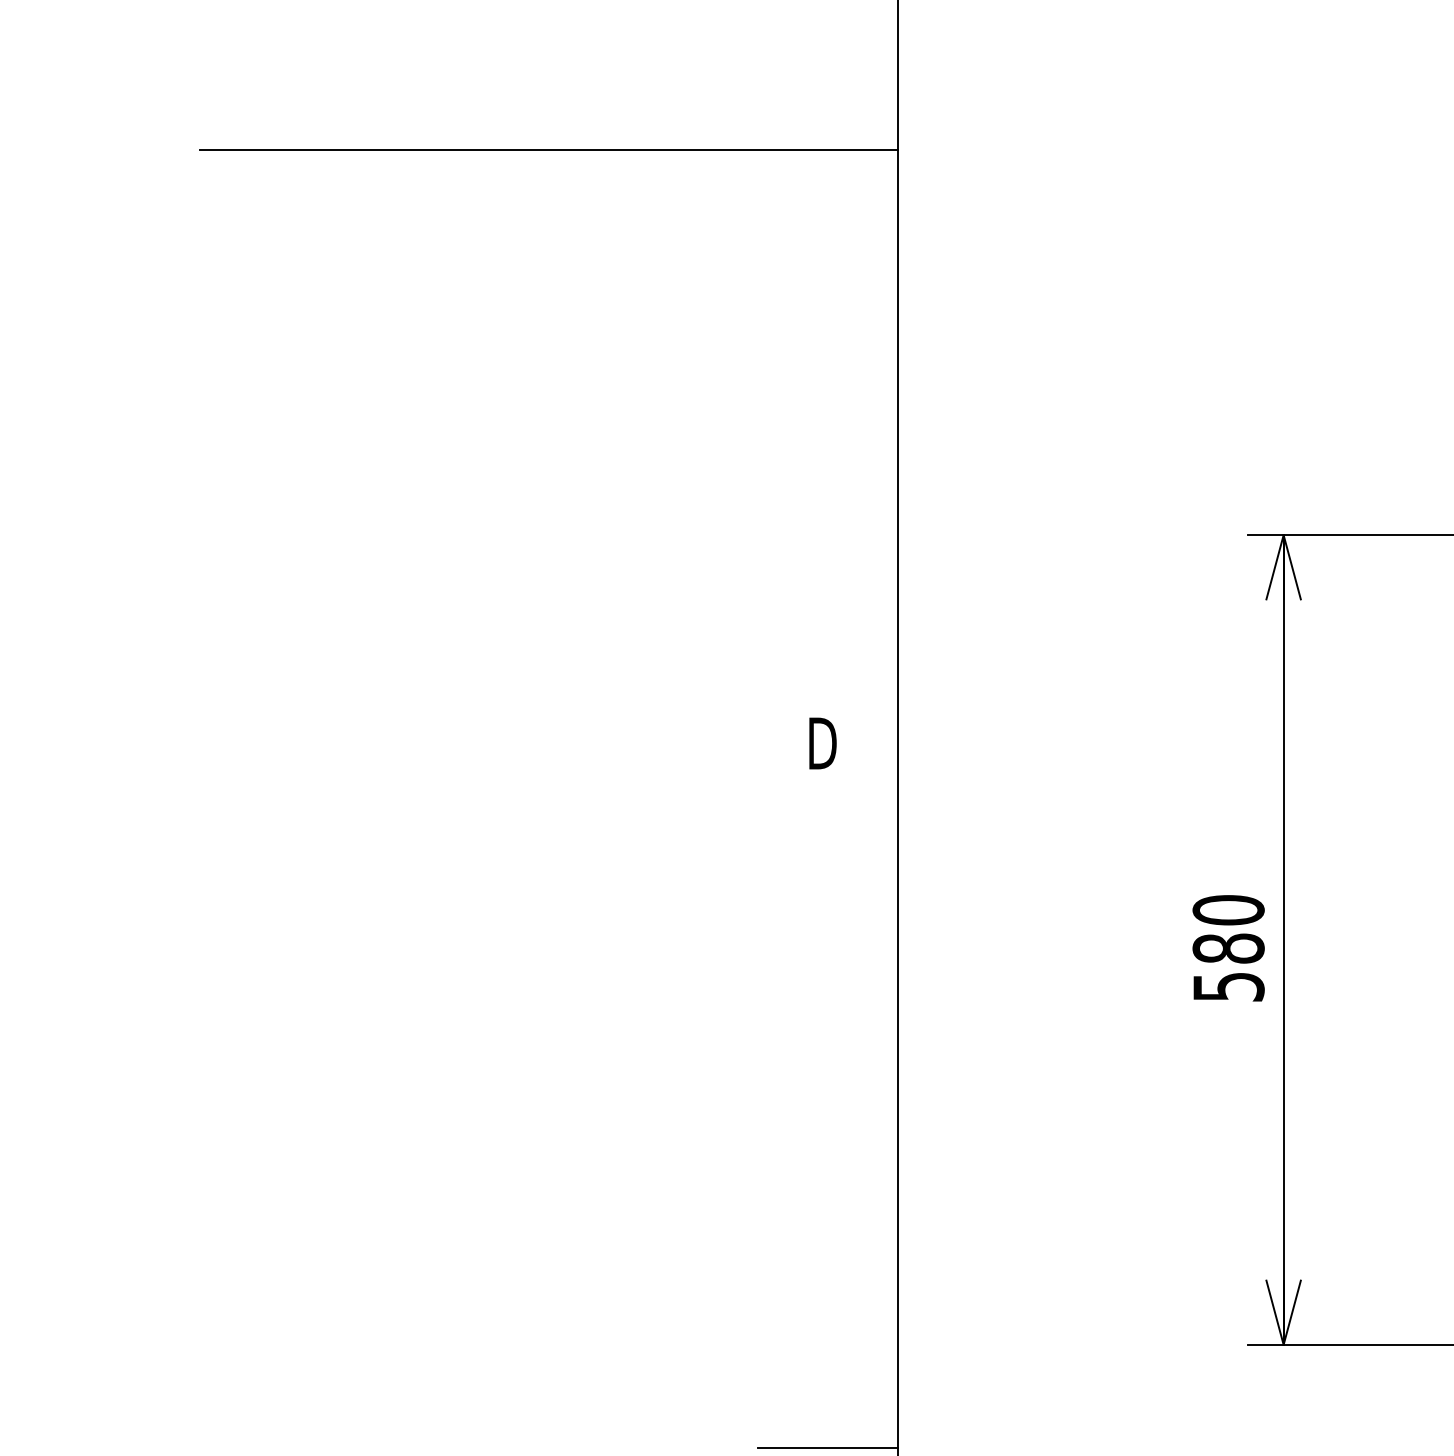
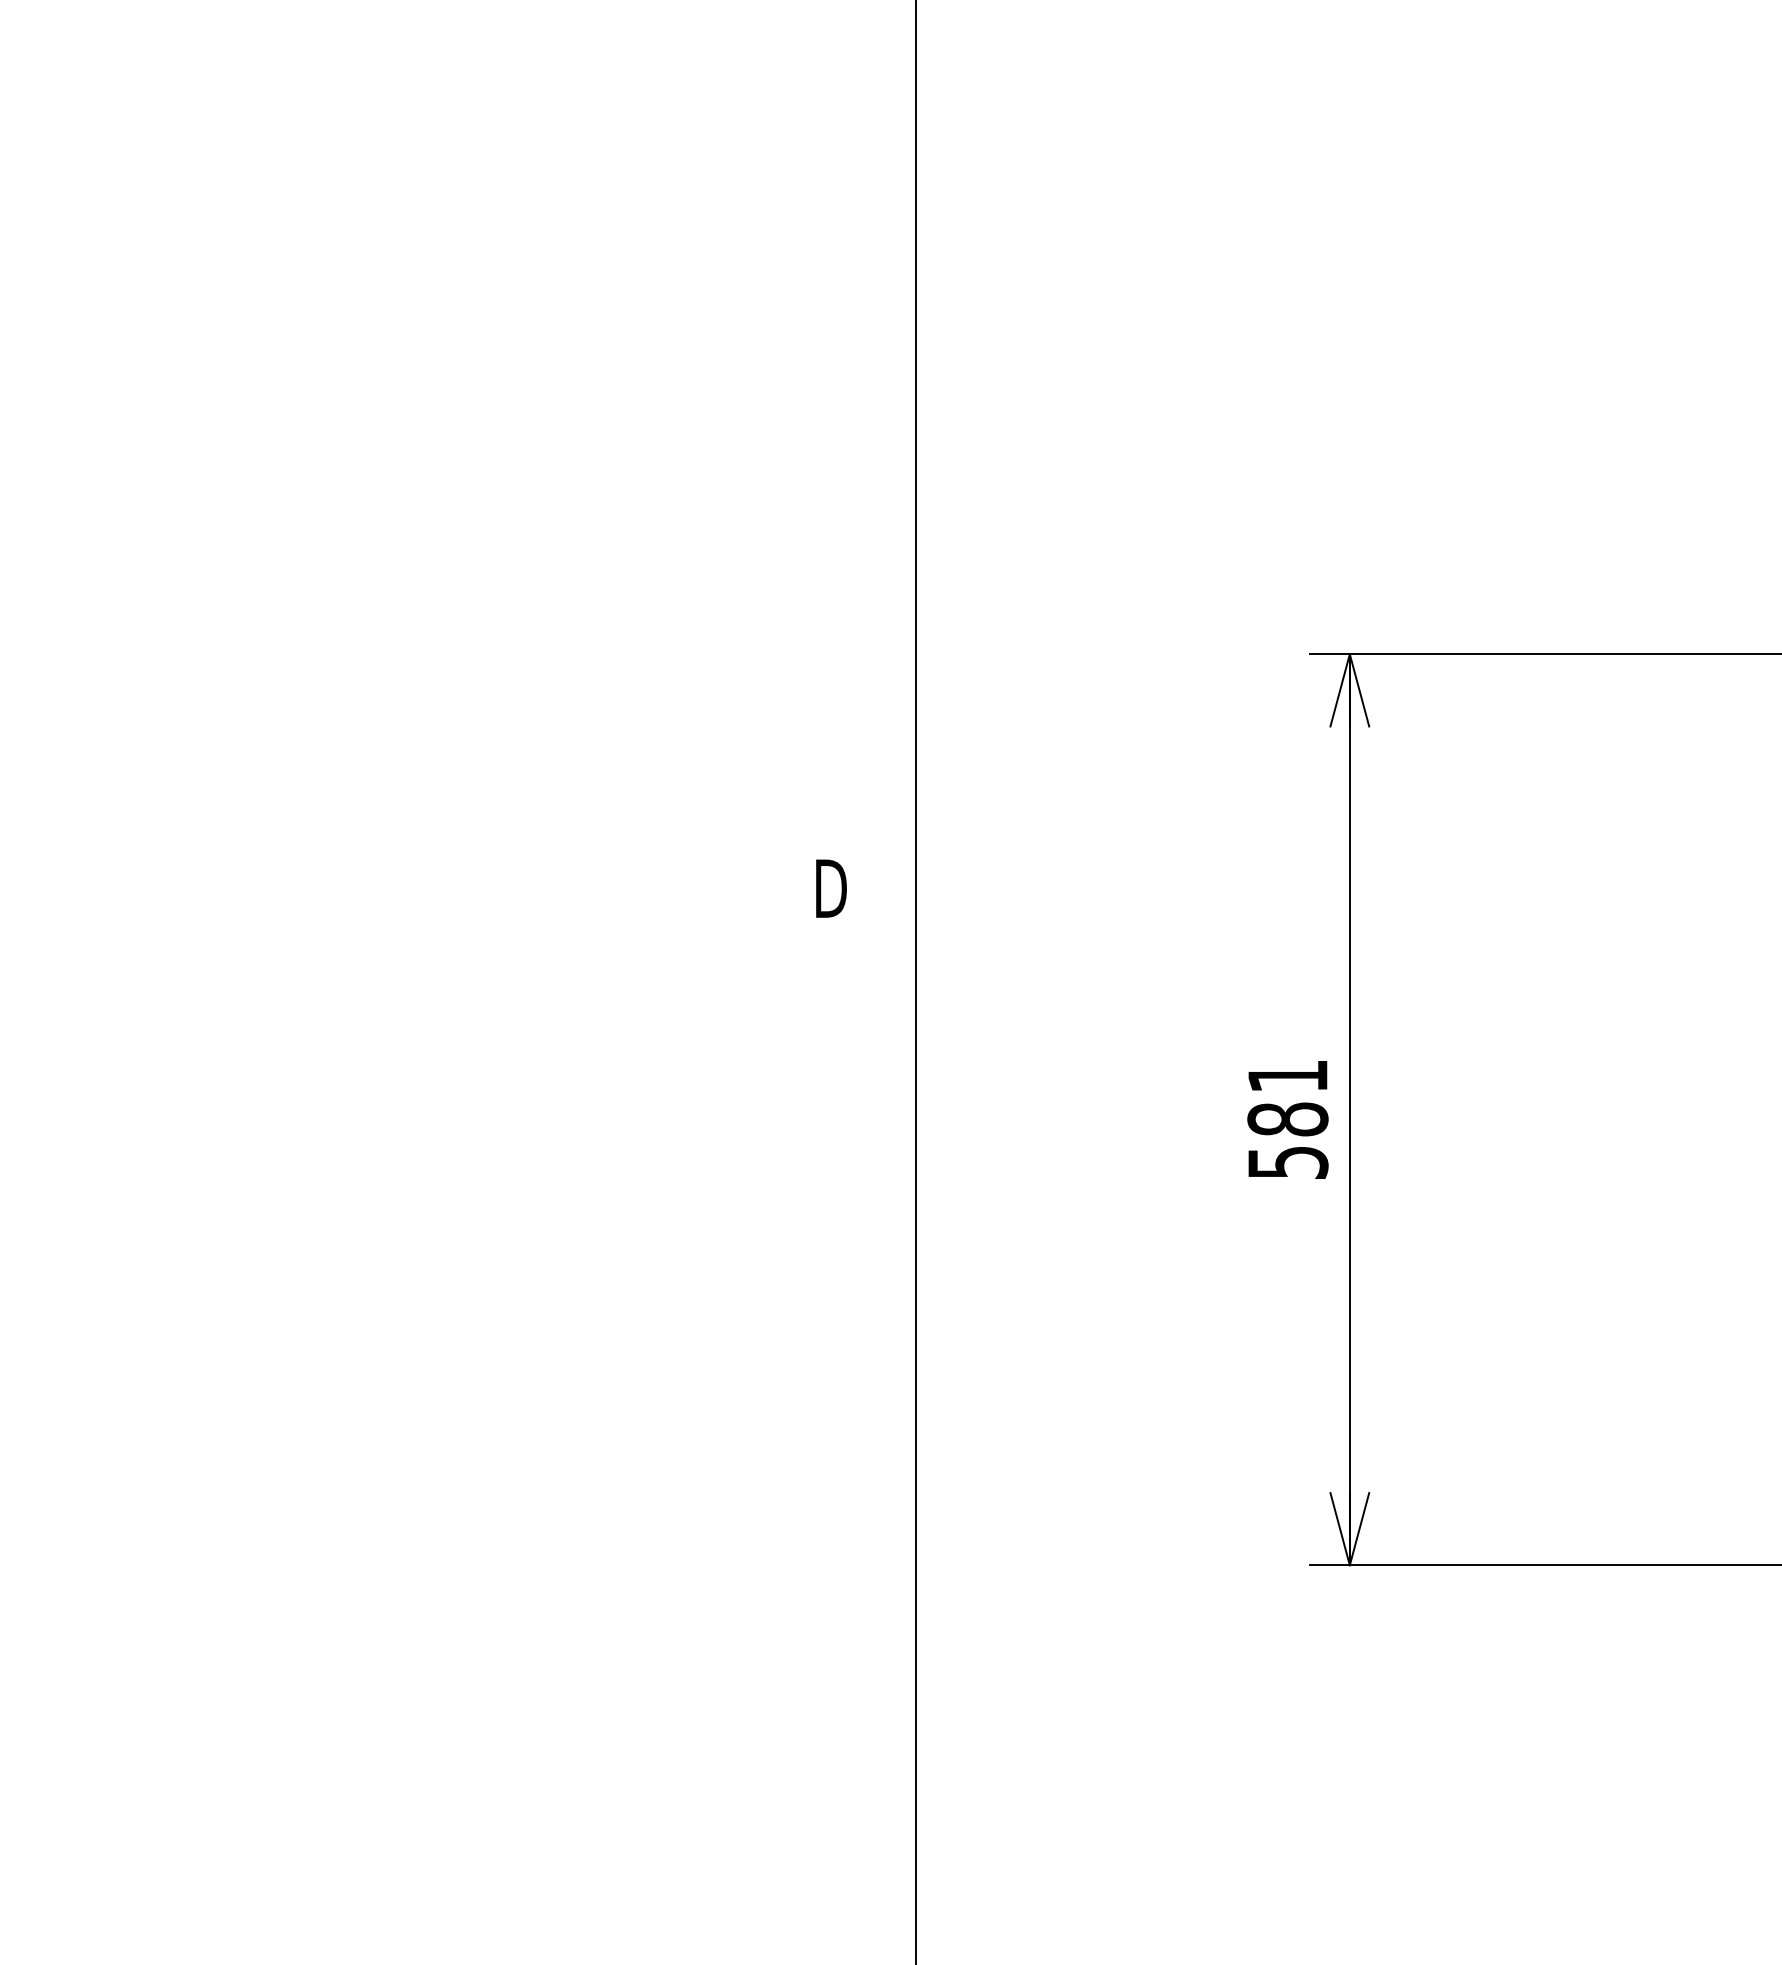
line: (548, 149) -> (522, 220), removed
text: (1228, 910) -> (1287, 1076), 580 -> 581
line: (827, 1448) -> (836, 1681), removed

